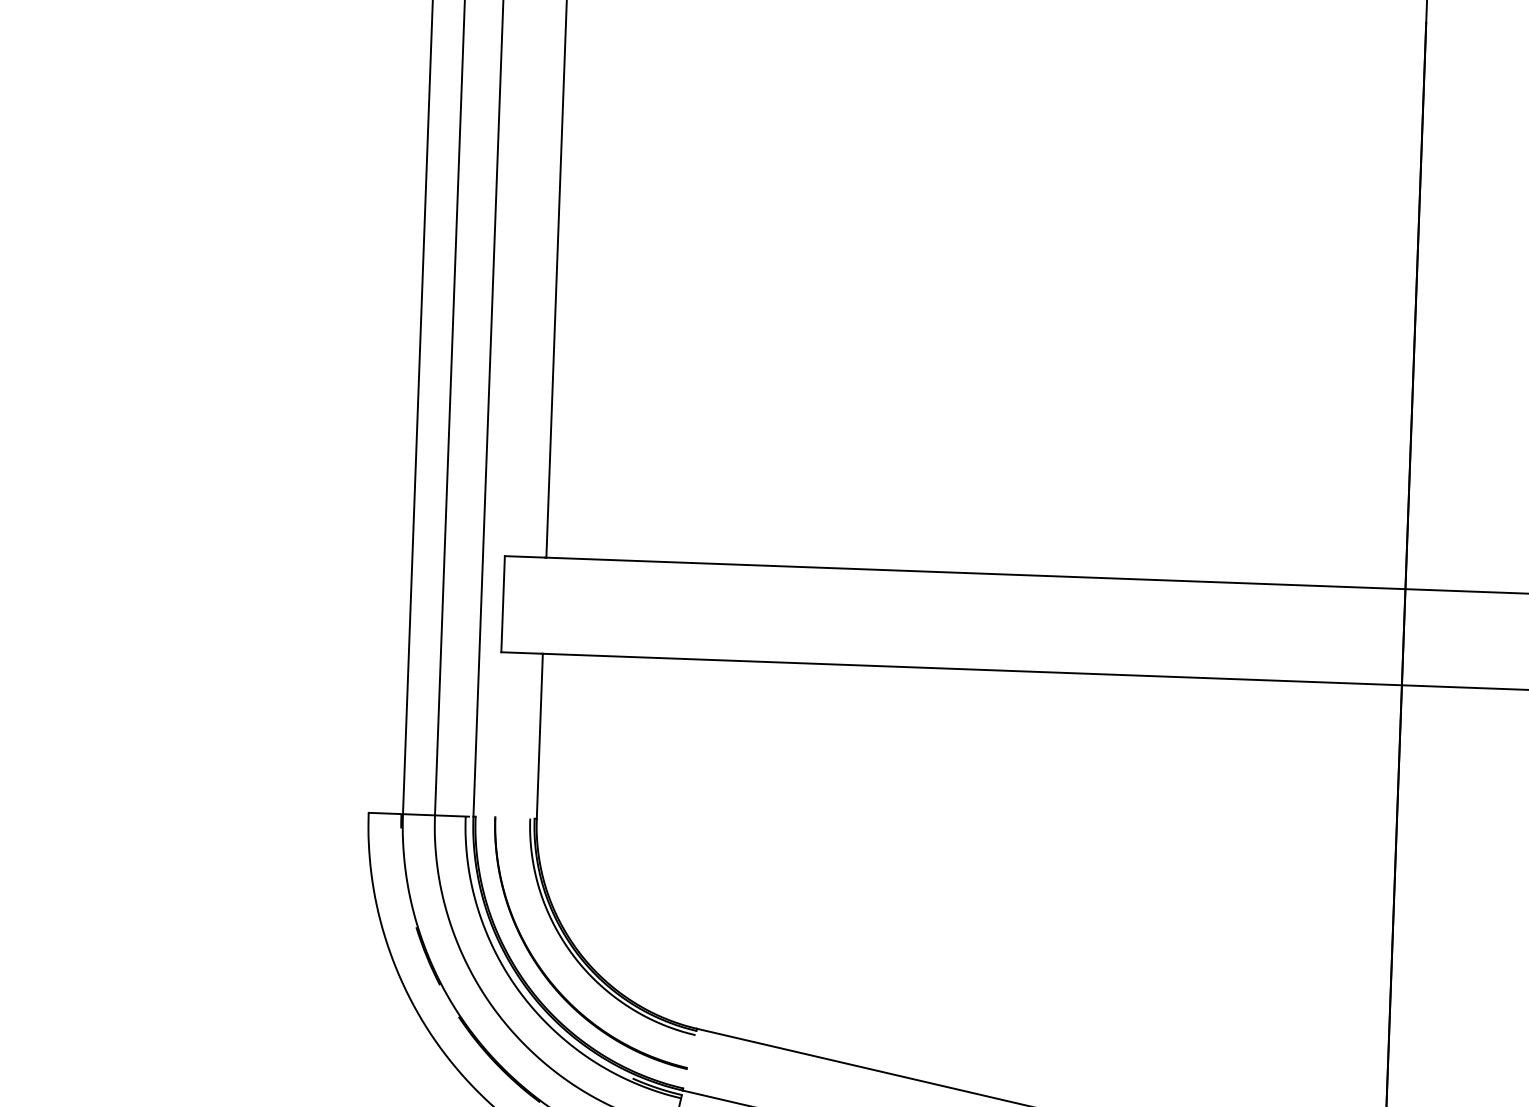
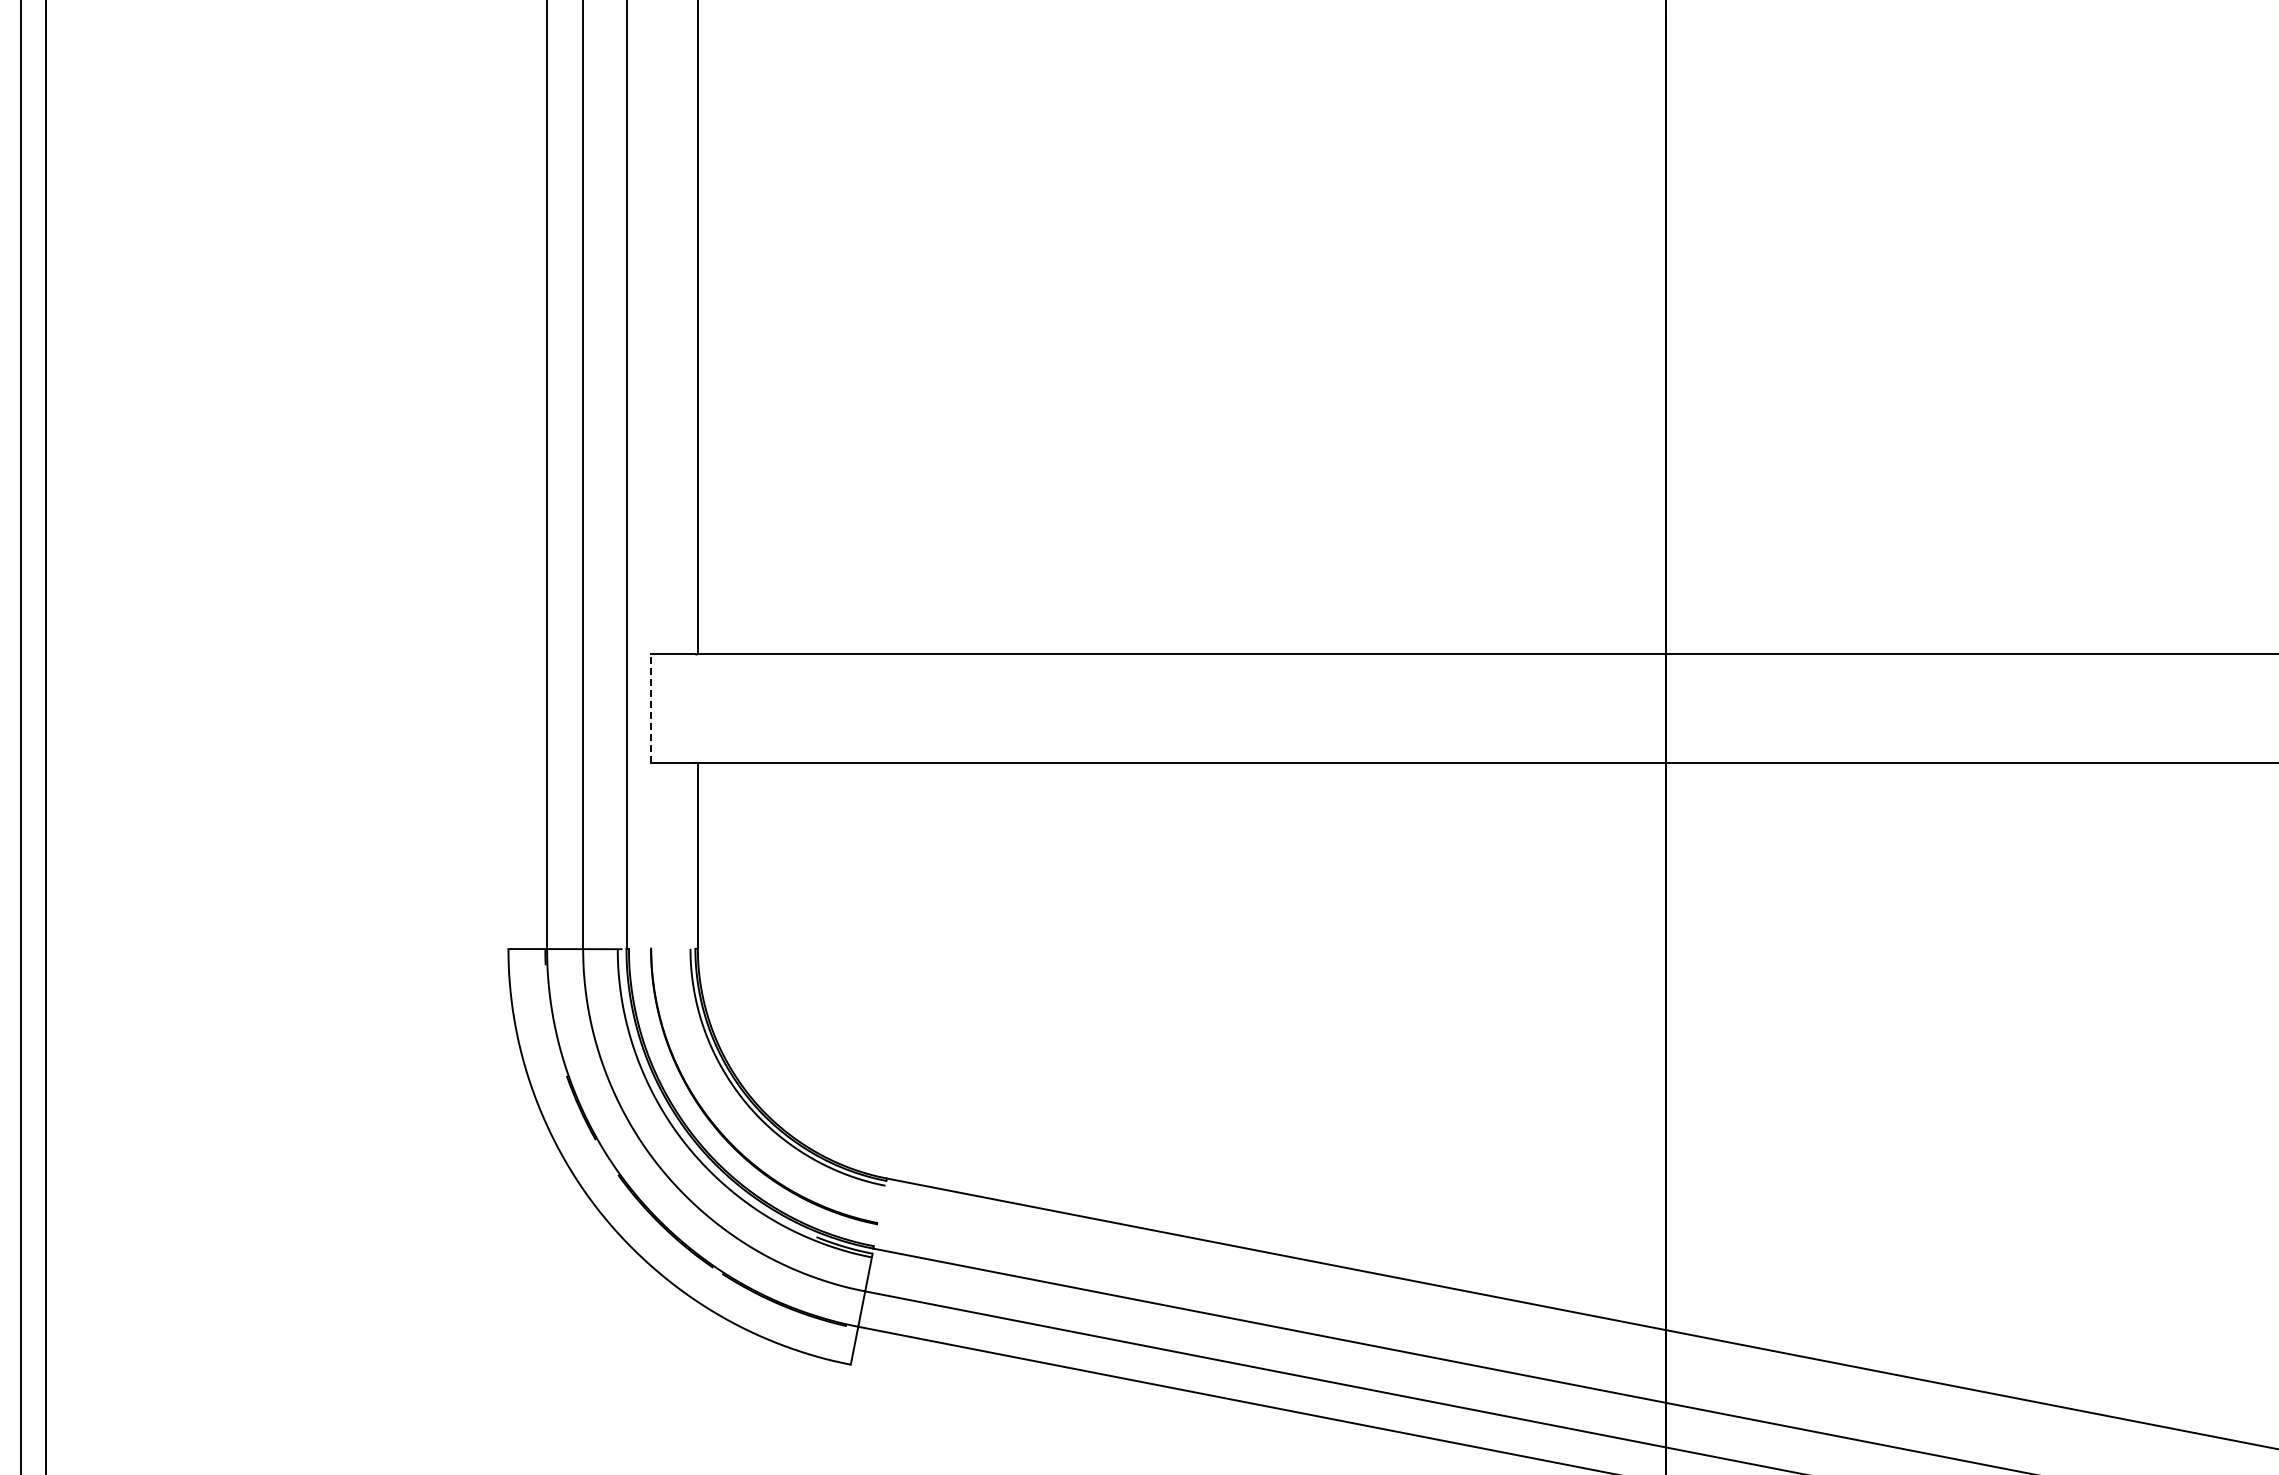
line: (503, 604) -> (651, 708), solid -> dashed

